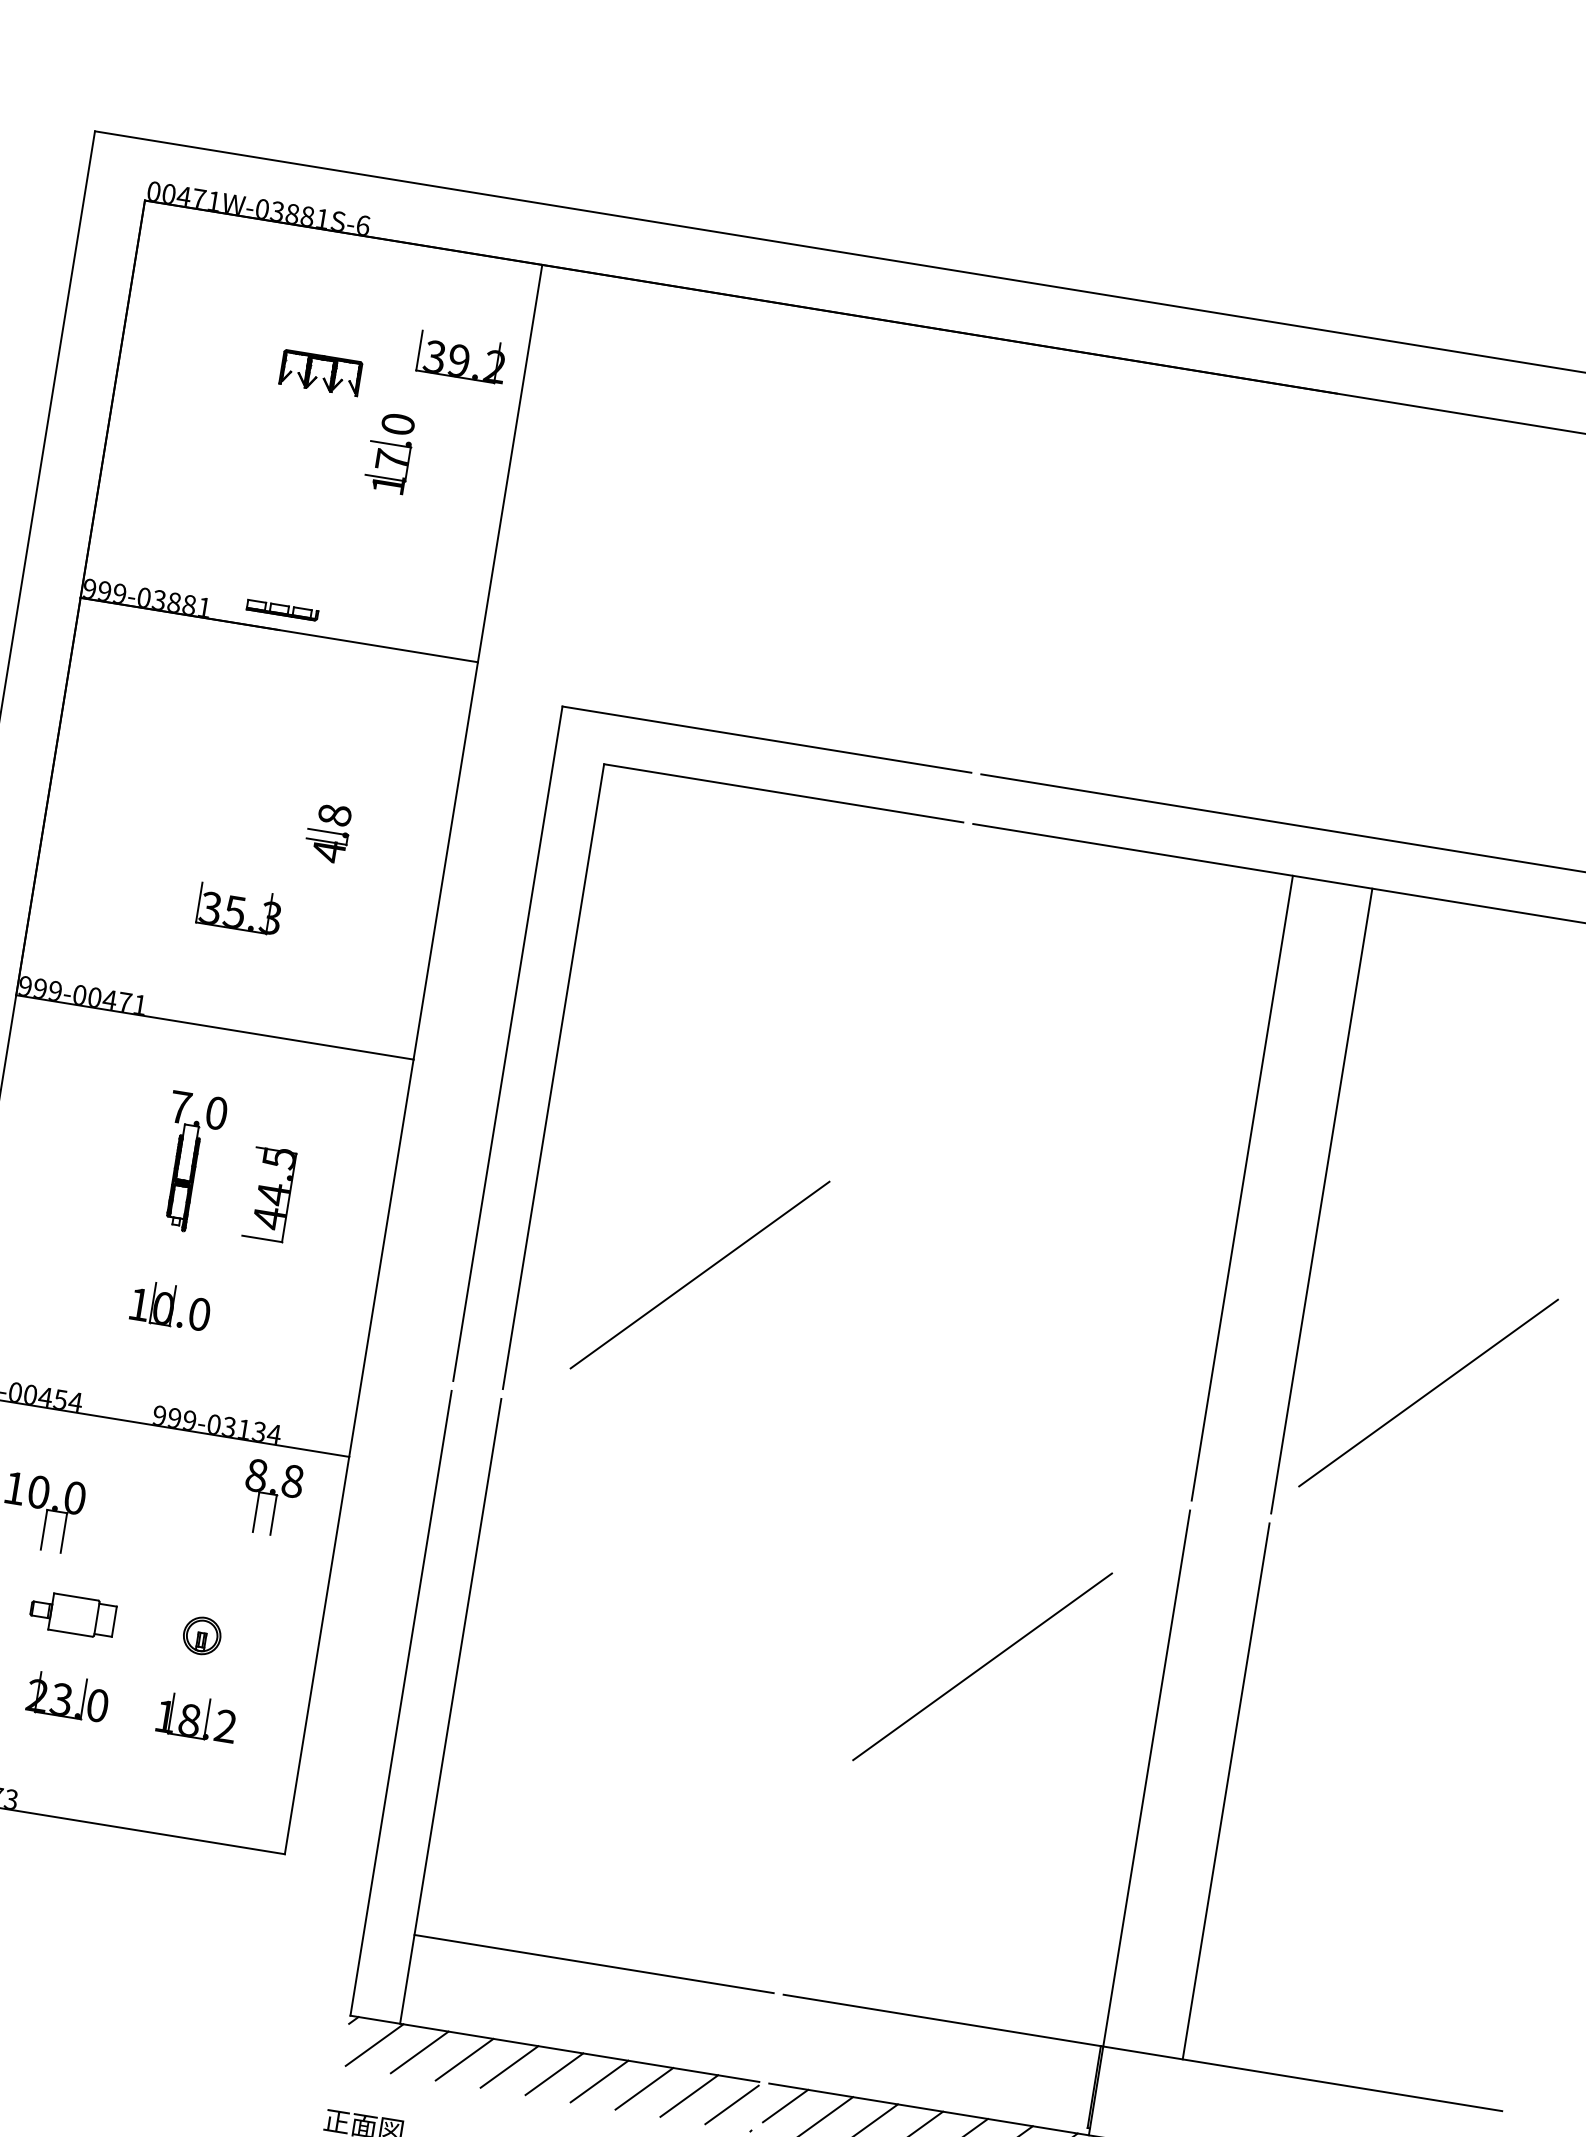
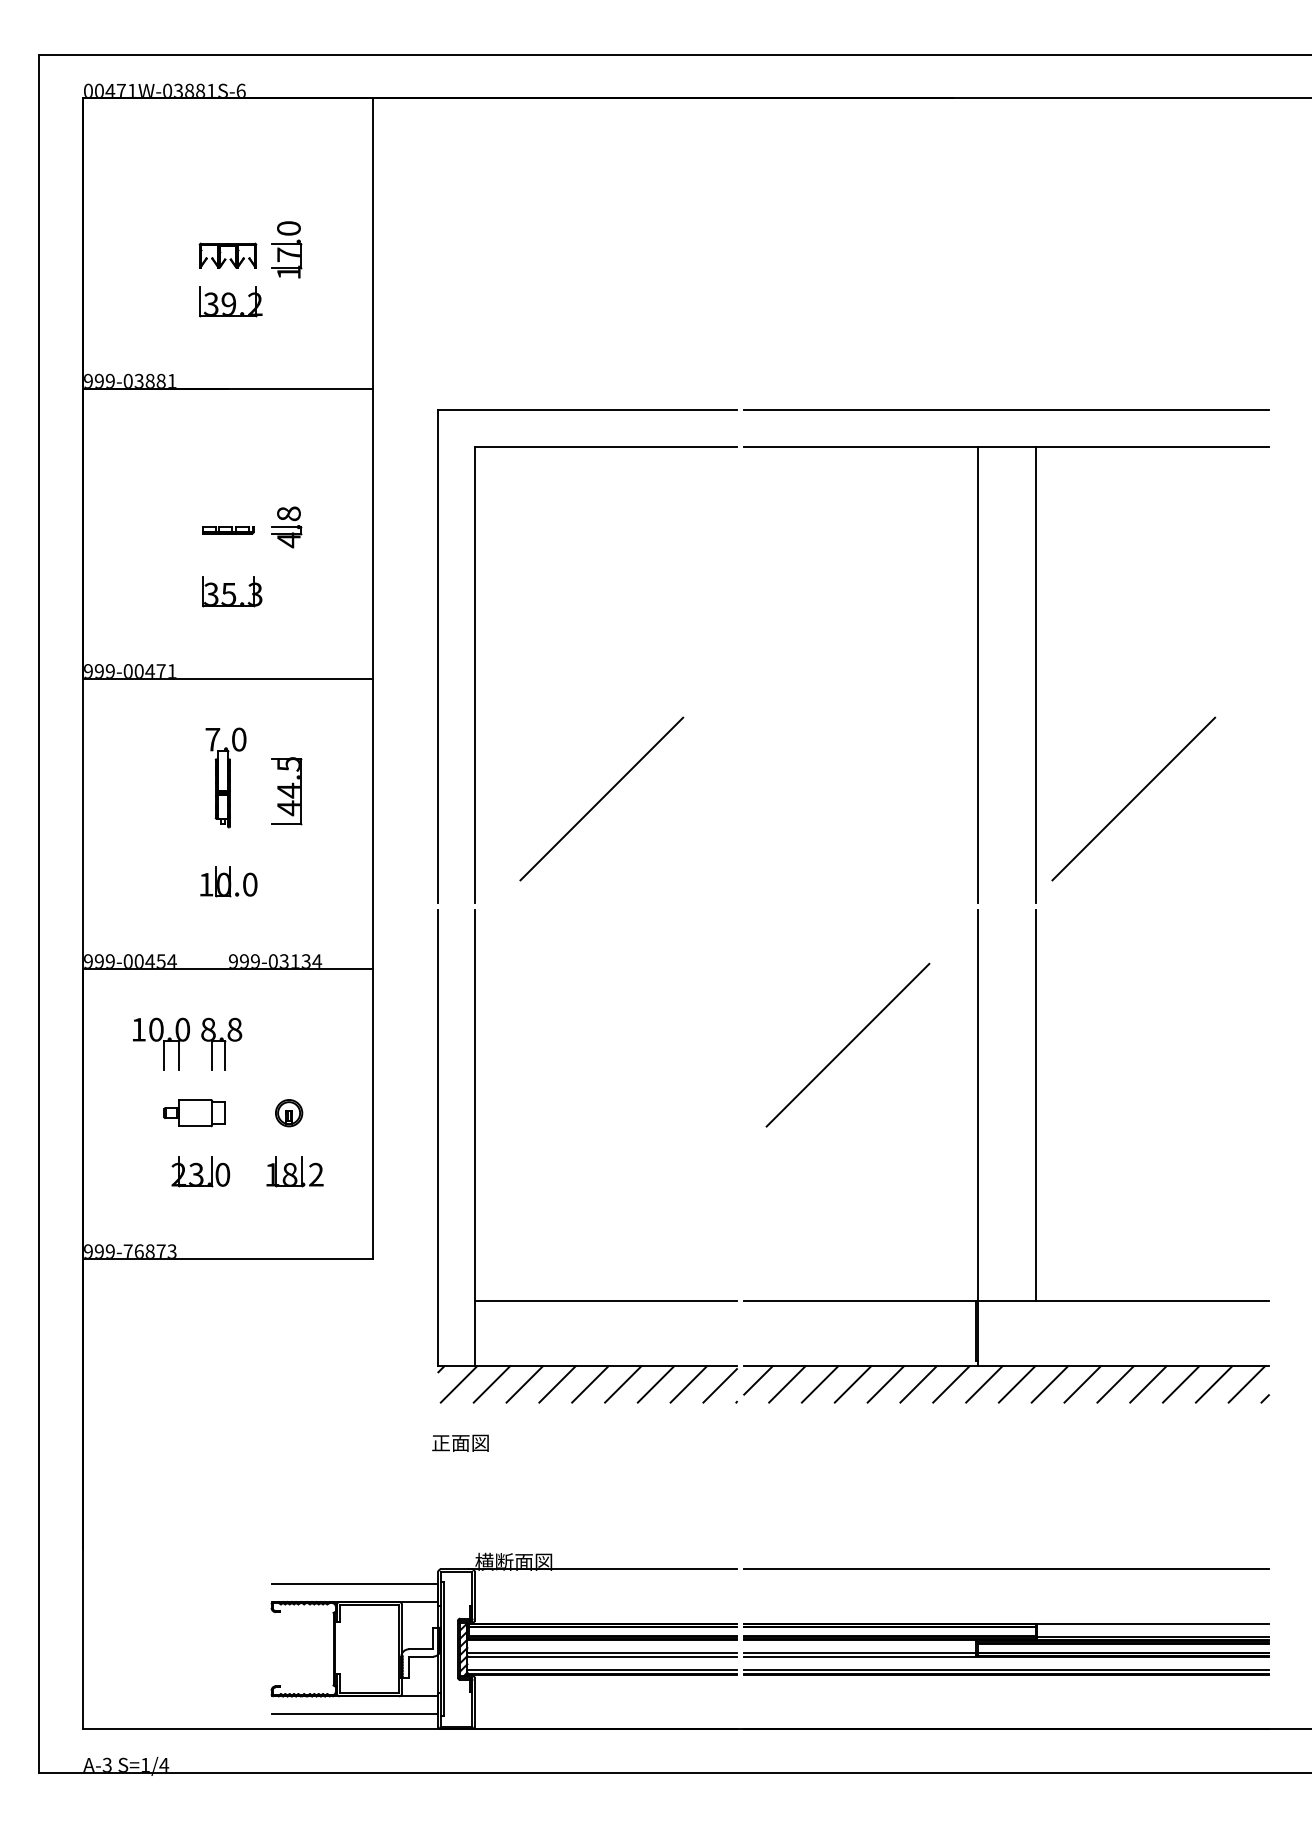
part: (461, 357) -> (230, 301), moved
part: (320, 372) -> (227, 255), moved
part: (283, 610) -> (228, 530), moved
part: (271, 1497) -> (221, 1043), moved

